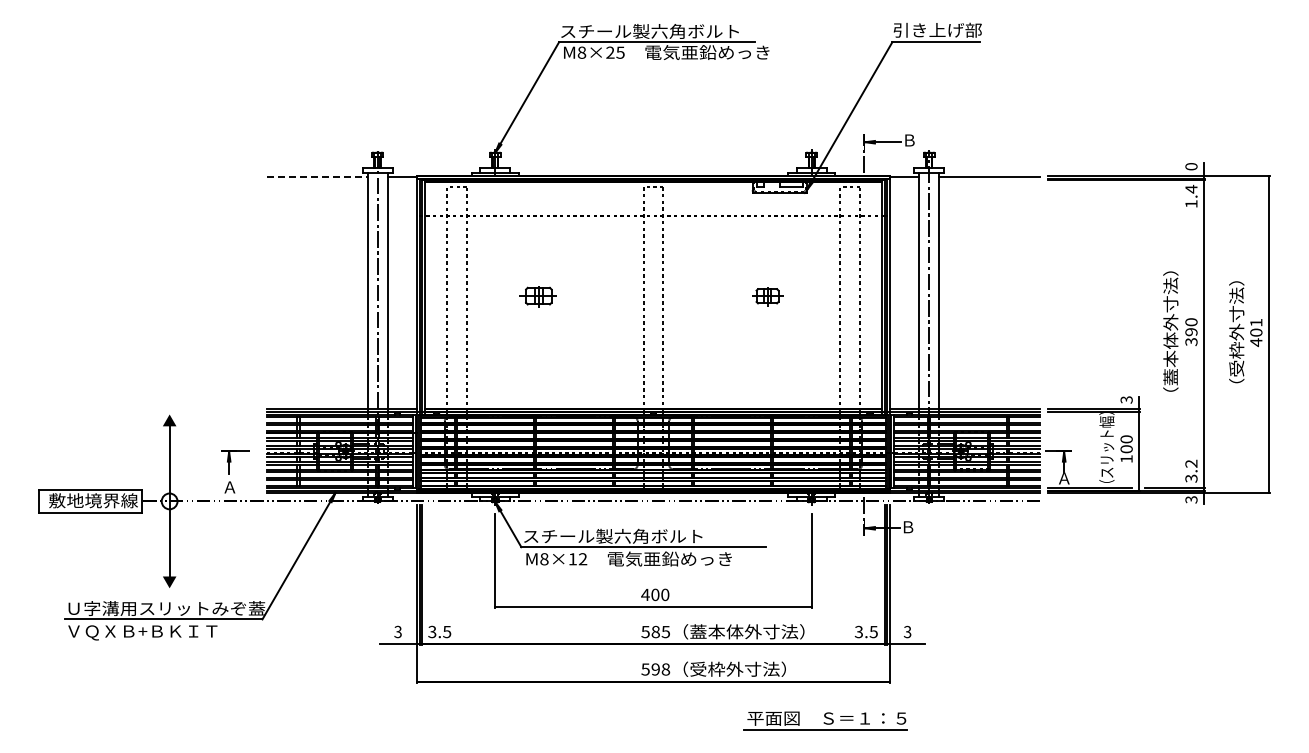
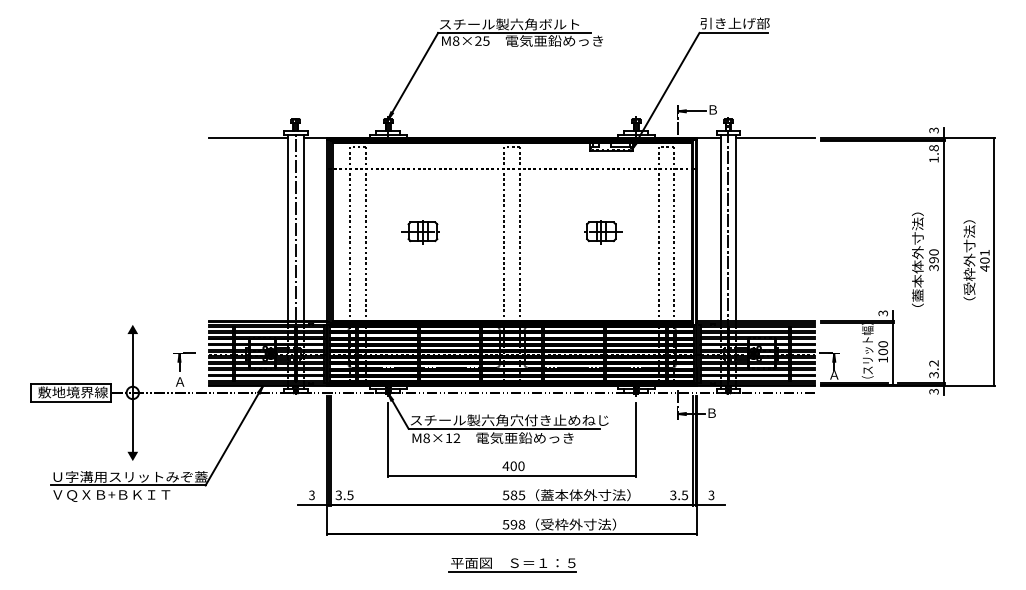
text: (1191, 166) -> (934, 130), 0 -> 3
line: (317, 176) -> (248, 138), dashed -> solid
text: (1191, 188) -> (934, 147), 1.4 -> 1.8
part: (536, 296) -> (420, 232), size x1.43
part: (767, 296) -> (601, 232), size x1.67
text: (713, 535) -> (559, 419), スチール製六角ボルト -> スチール製六角穴付き止めねじ
part: (825, 720) -> (512, 564), moved

